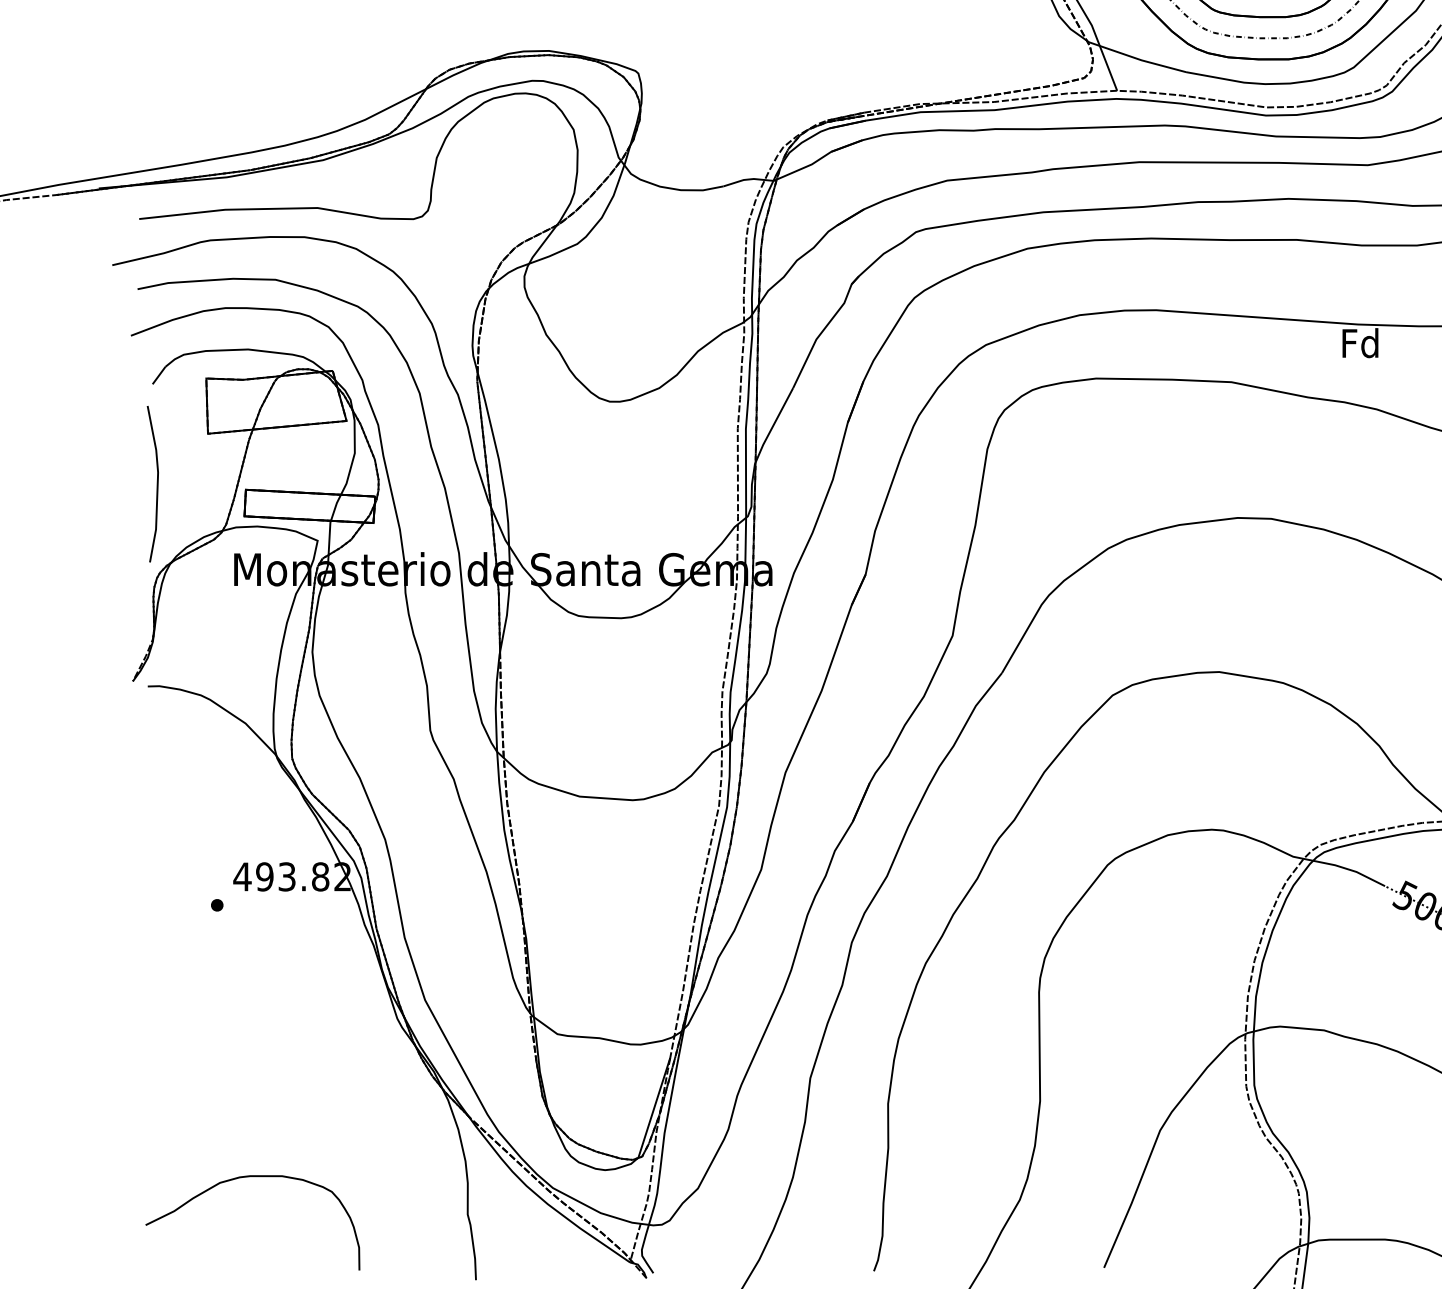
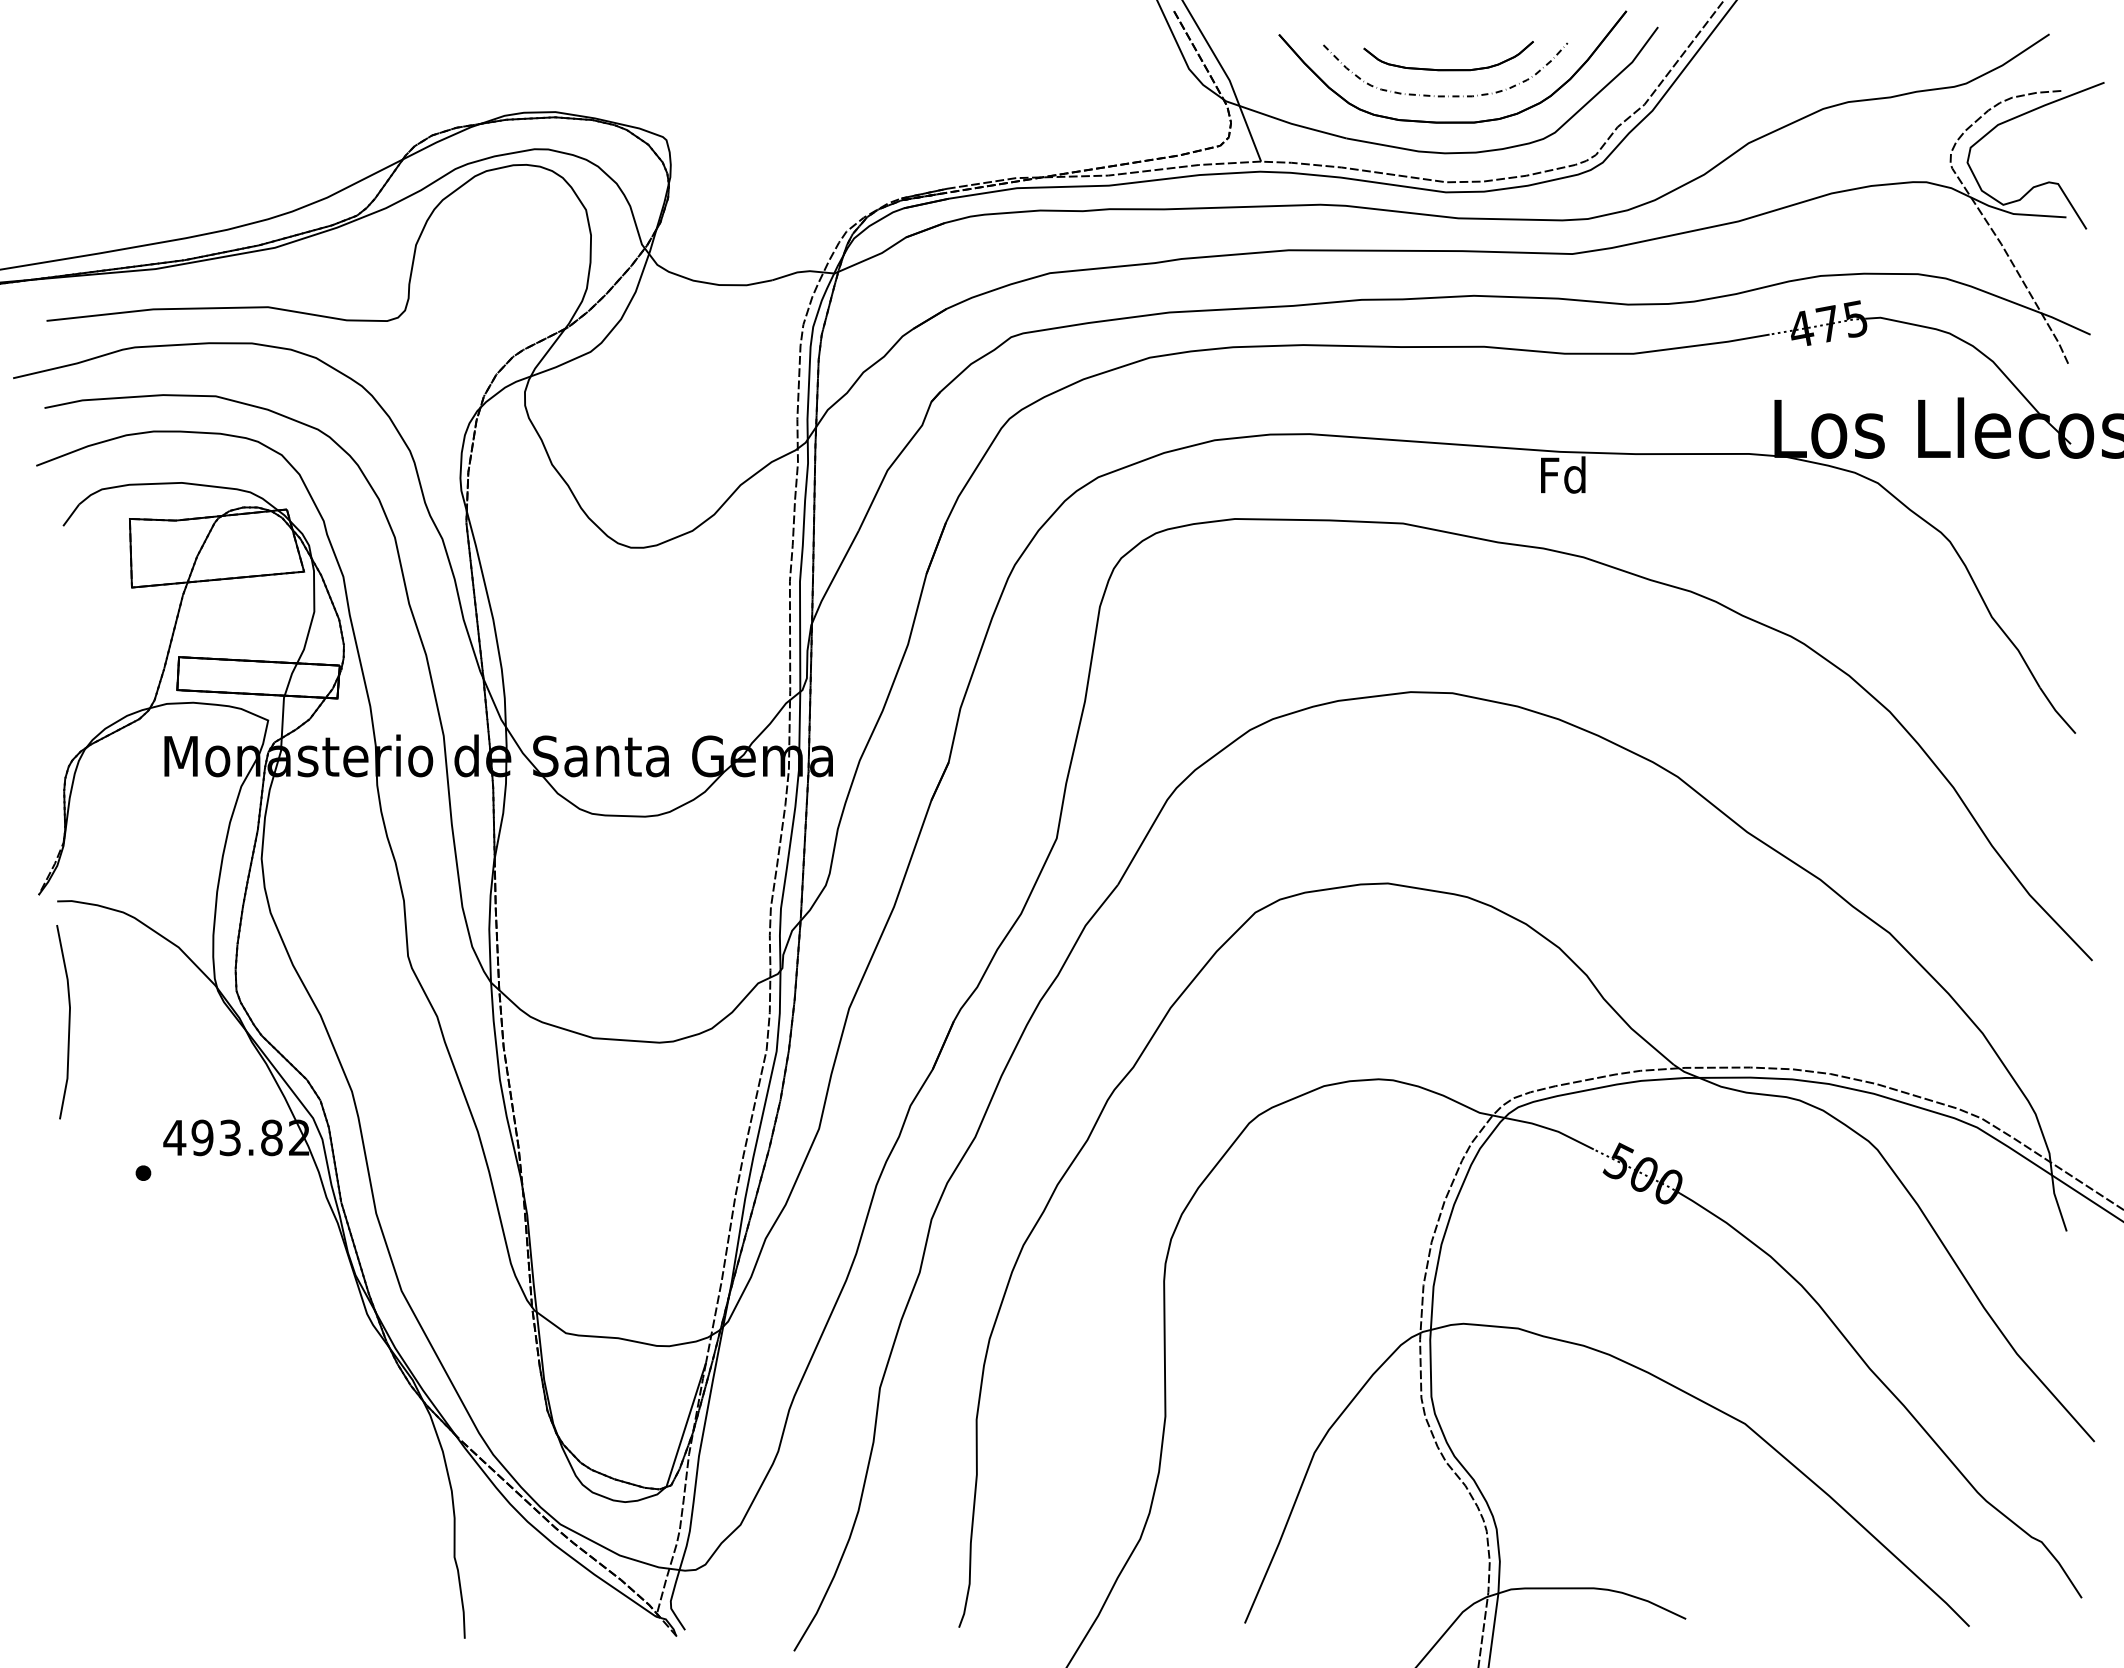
line: (156, 484) -> (68, 1022), moved
curve: (245, 1177) -> (178, 1511), removed

